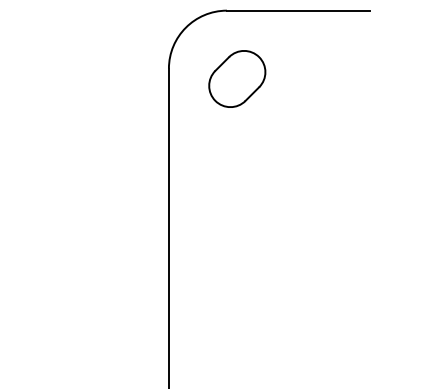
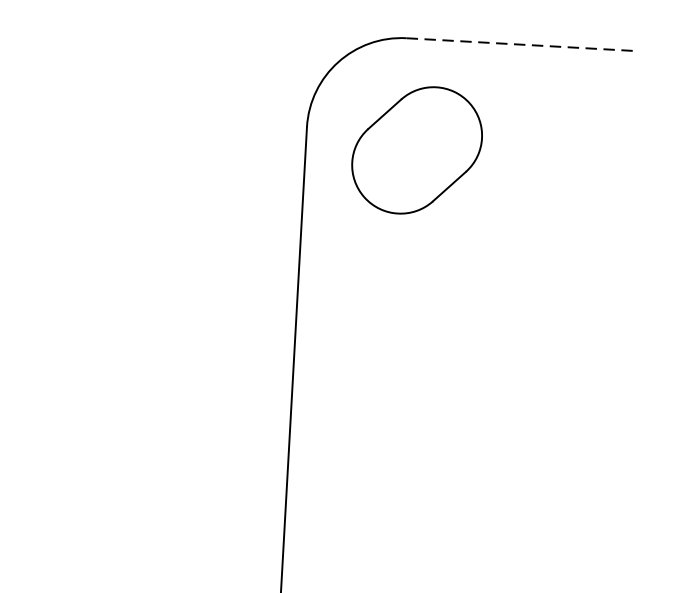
line: (298, 10) -> (523, 44), solid -> dashed
part: (237, 78) -> (417, 149), size x1.4

